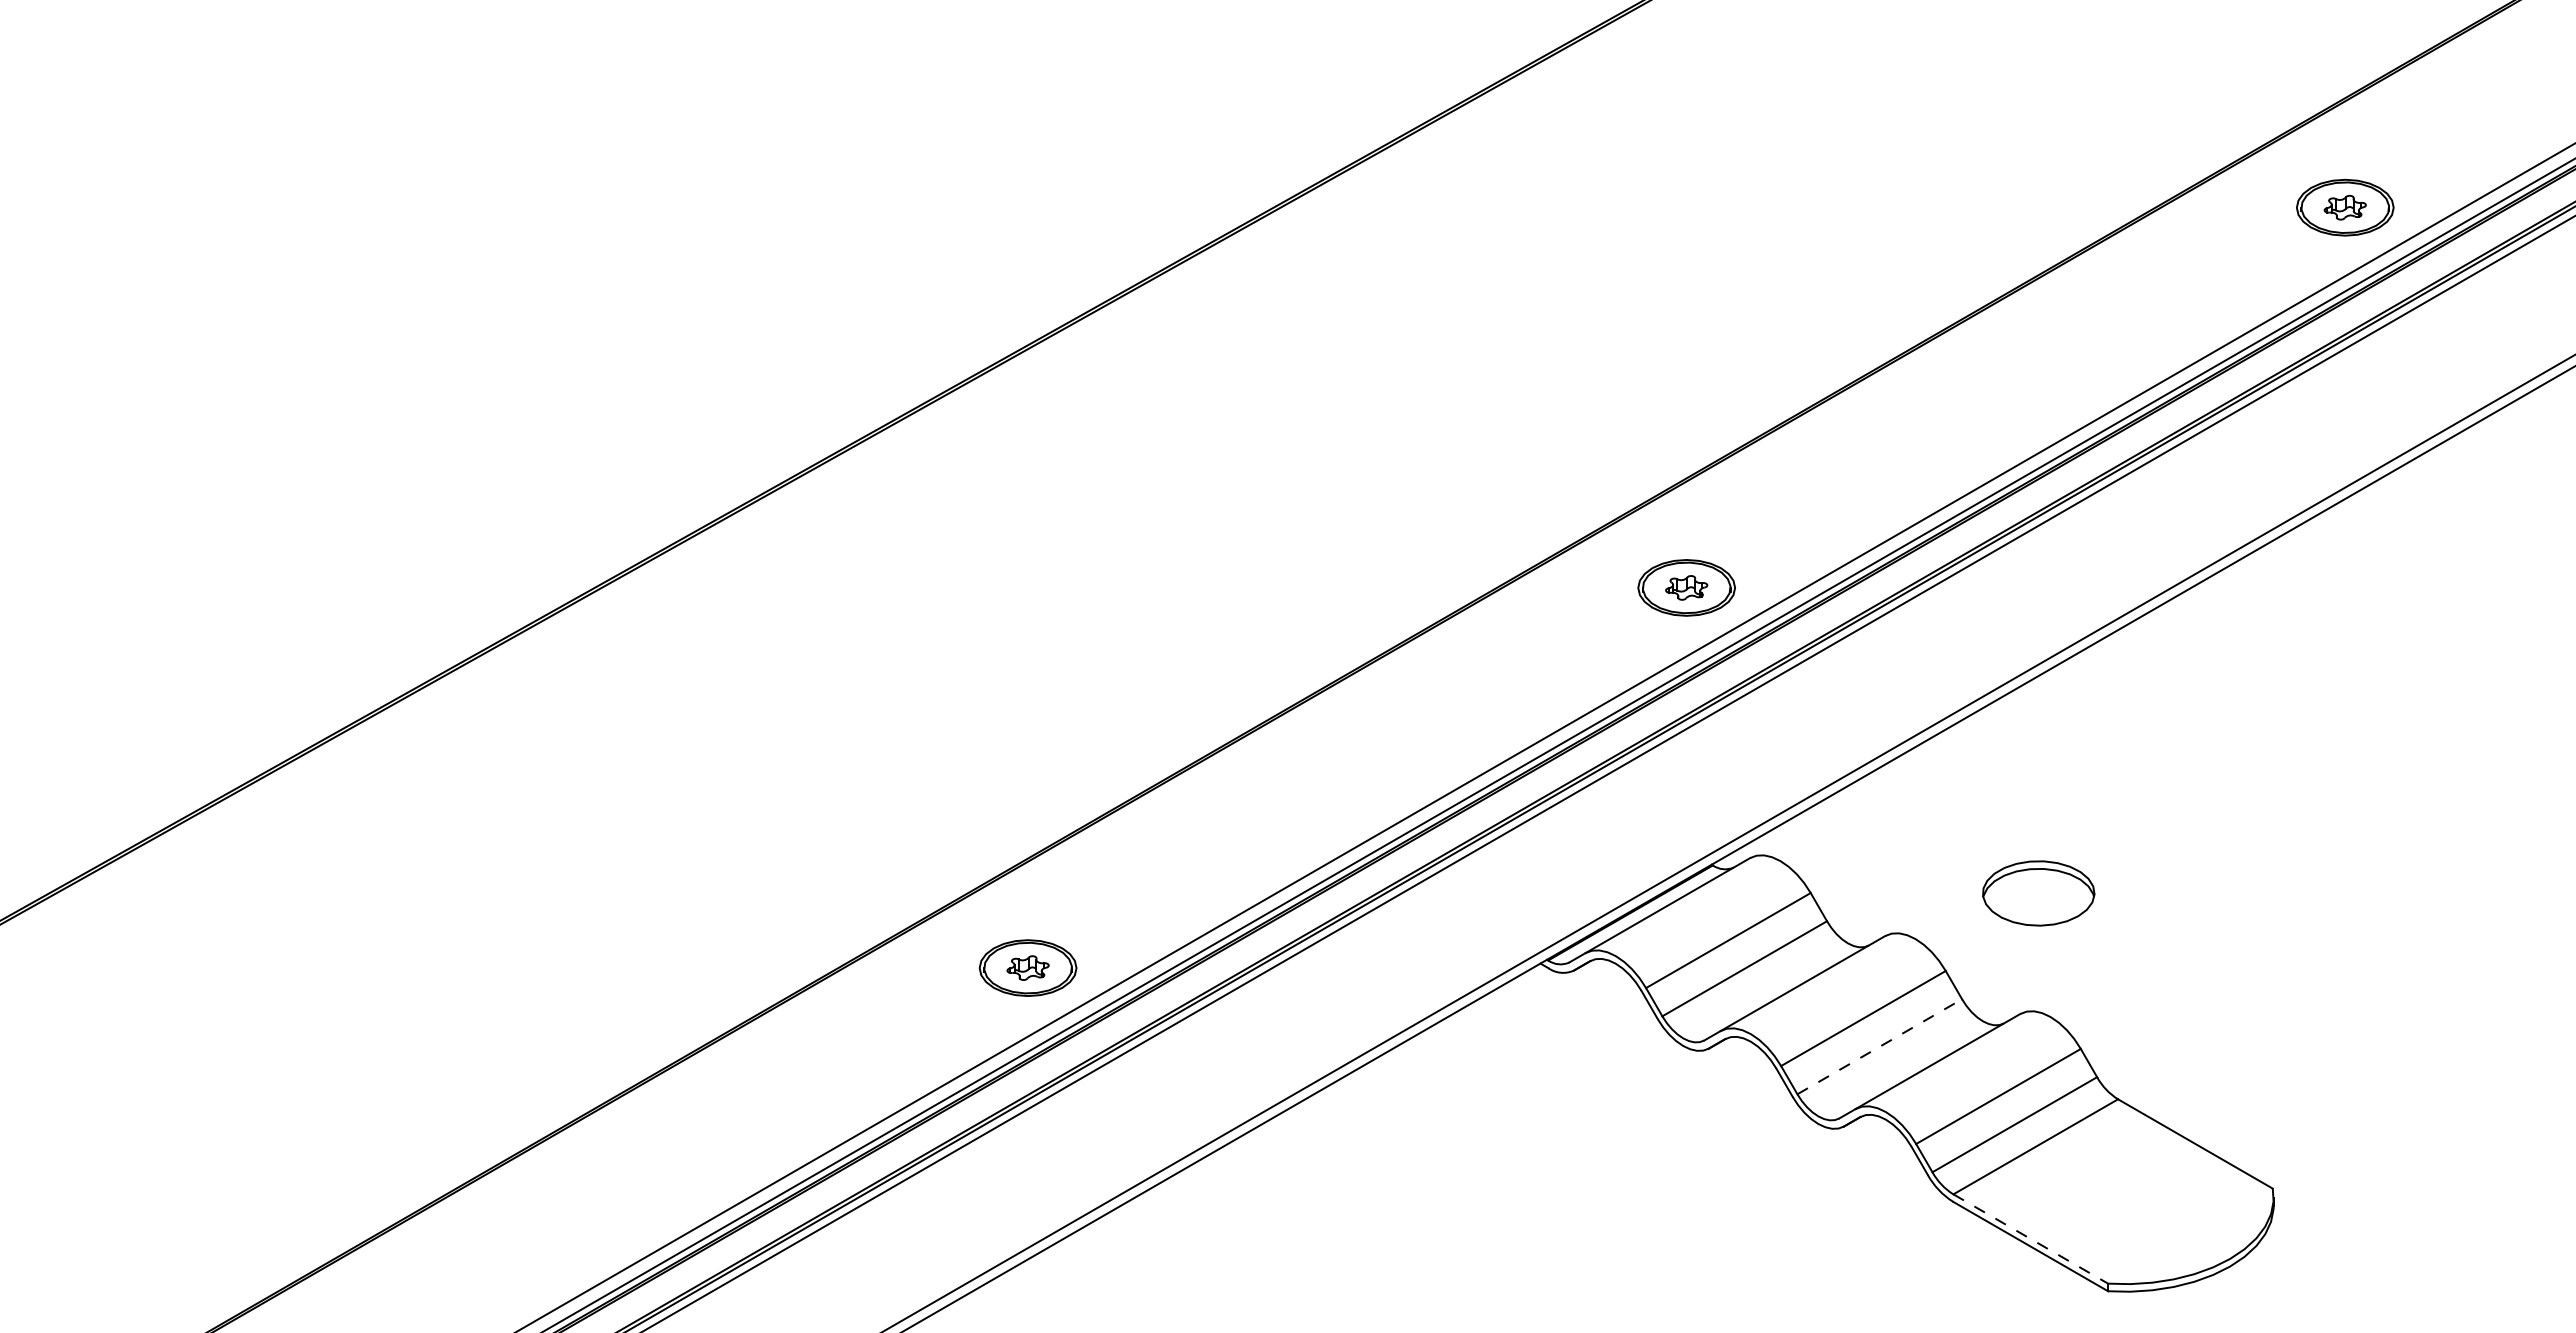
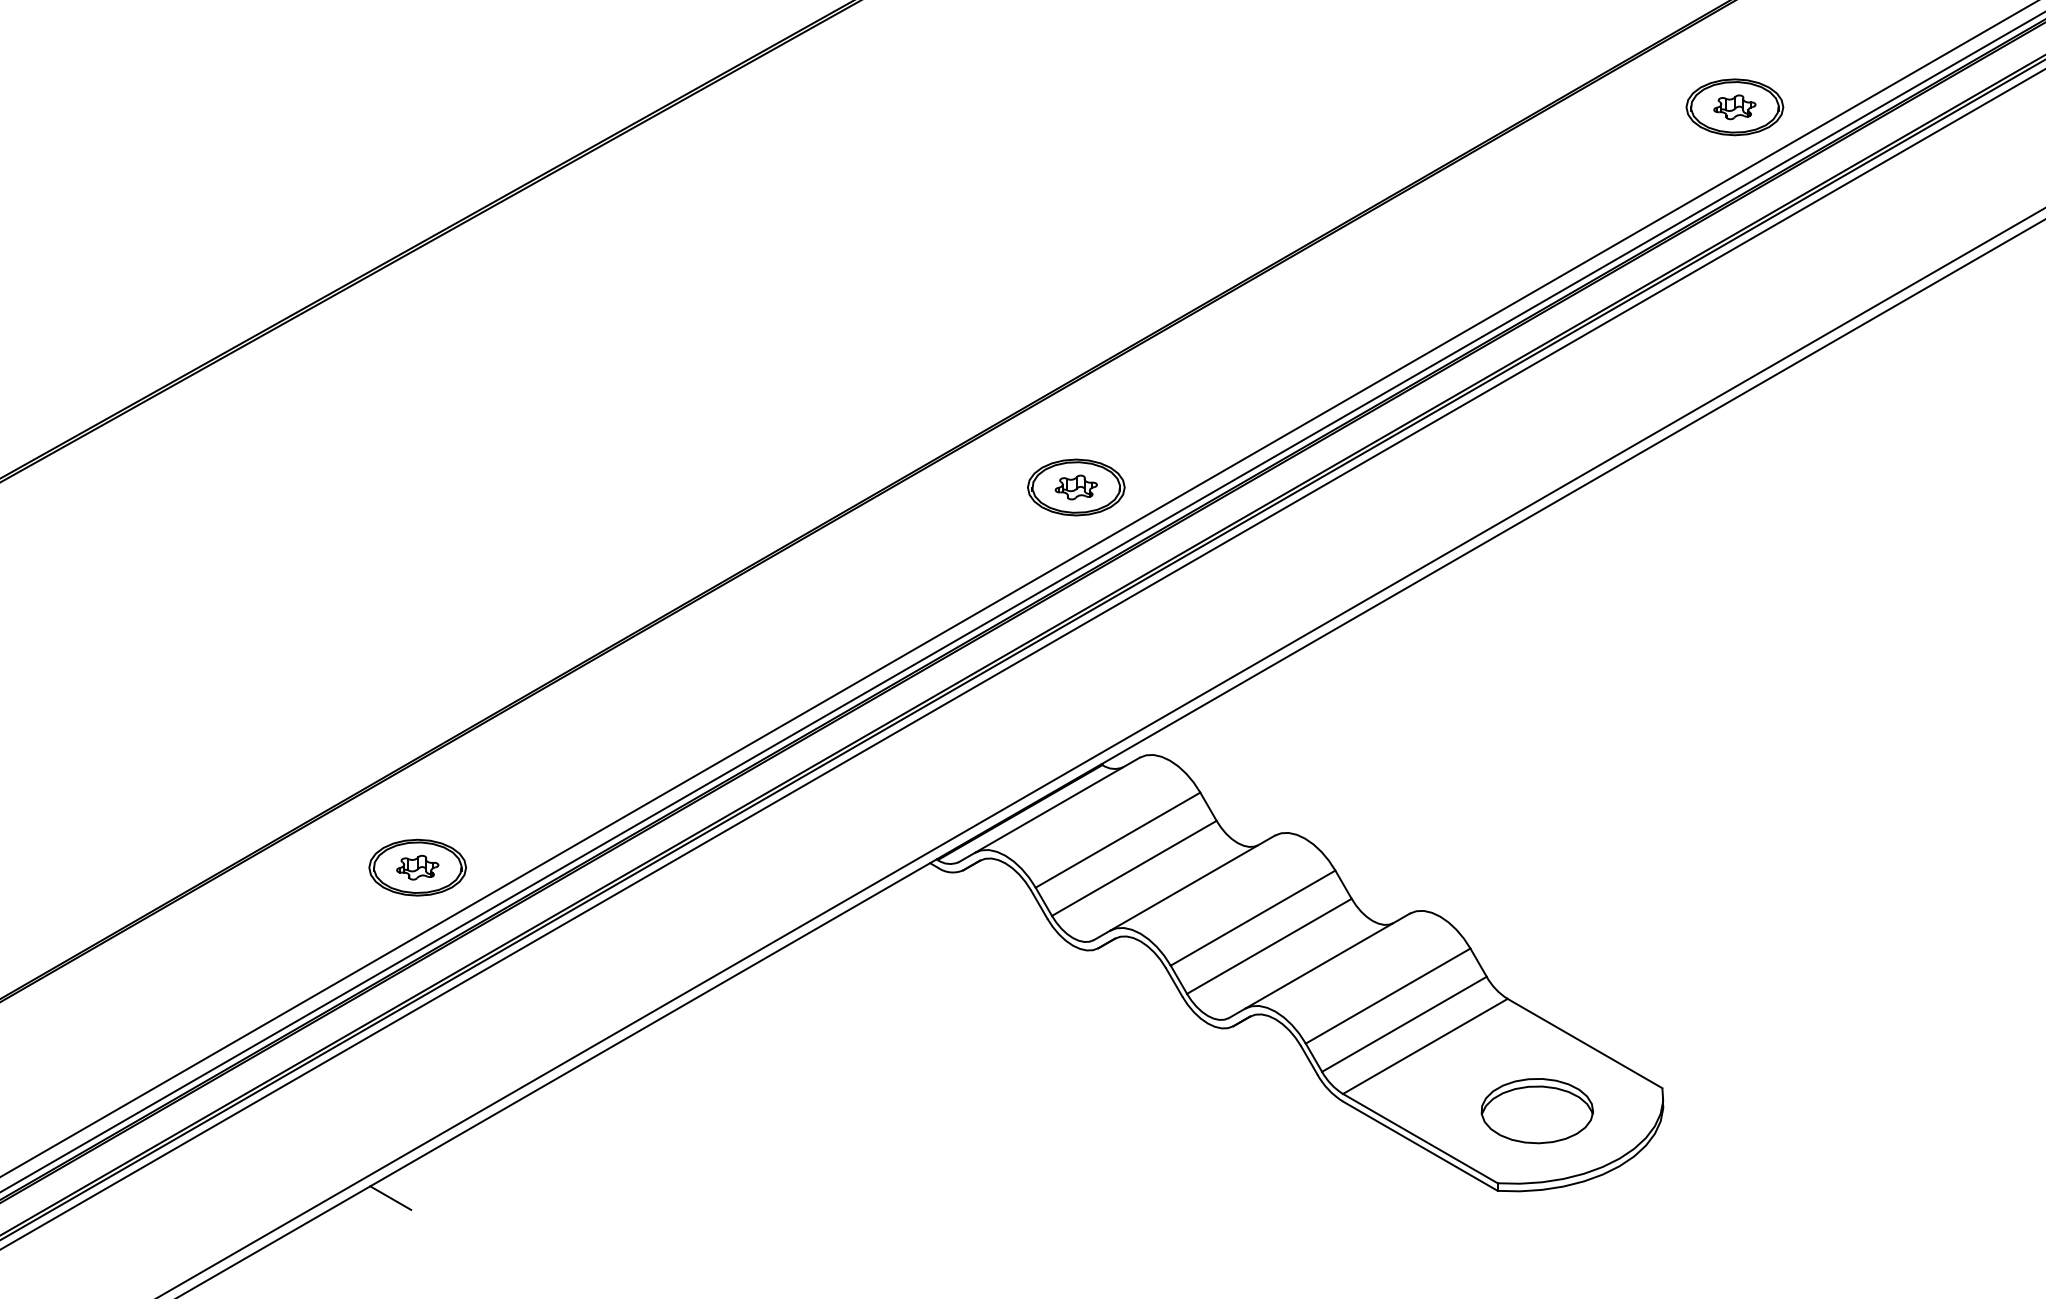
part: (2038, 893) -> (1537, 1111), moved
line: (1880, 1046) -> (1270, 946), dashed -> solid
line: (2031, 1239) -> (1421, 1139), dashed -> solid
line: (1000, 1298) -> (390, 1198), added

